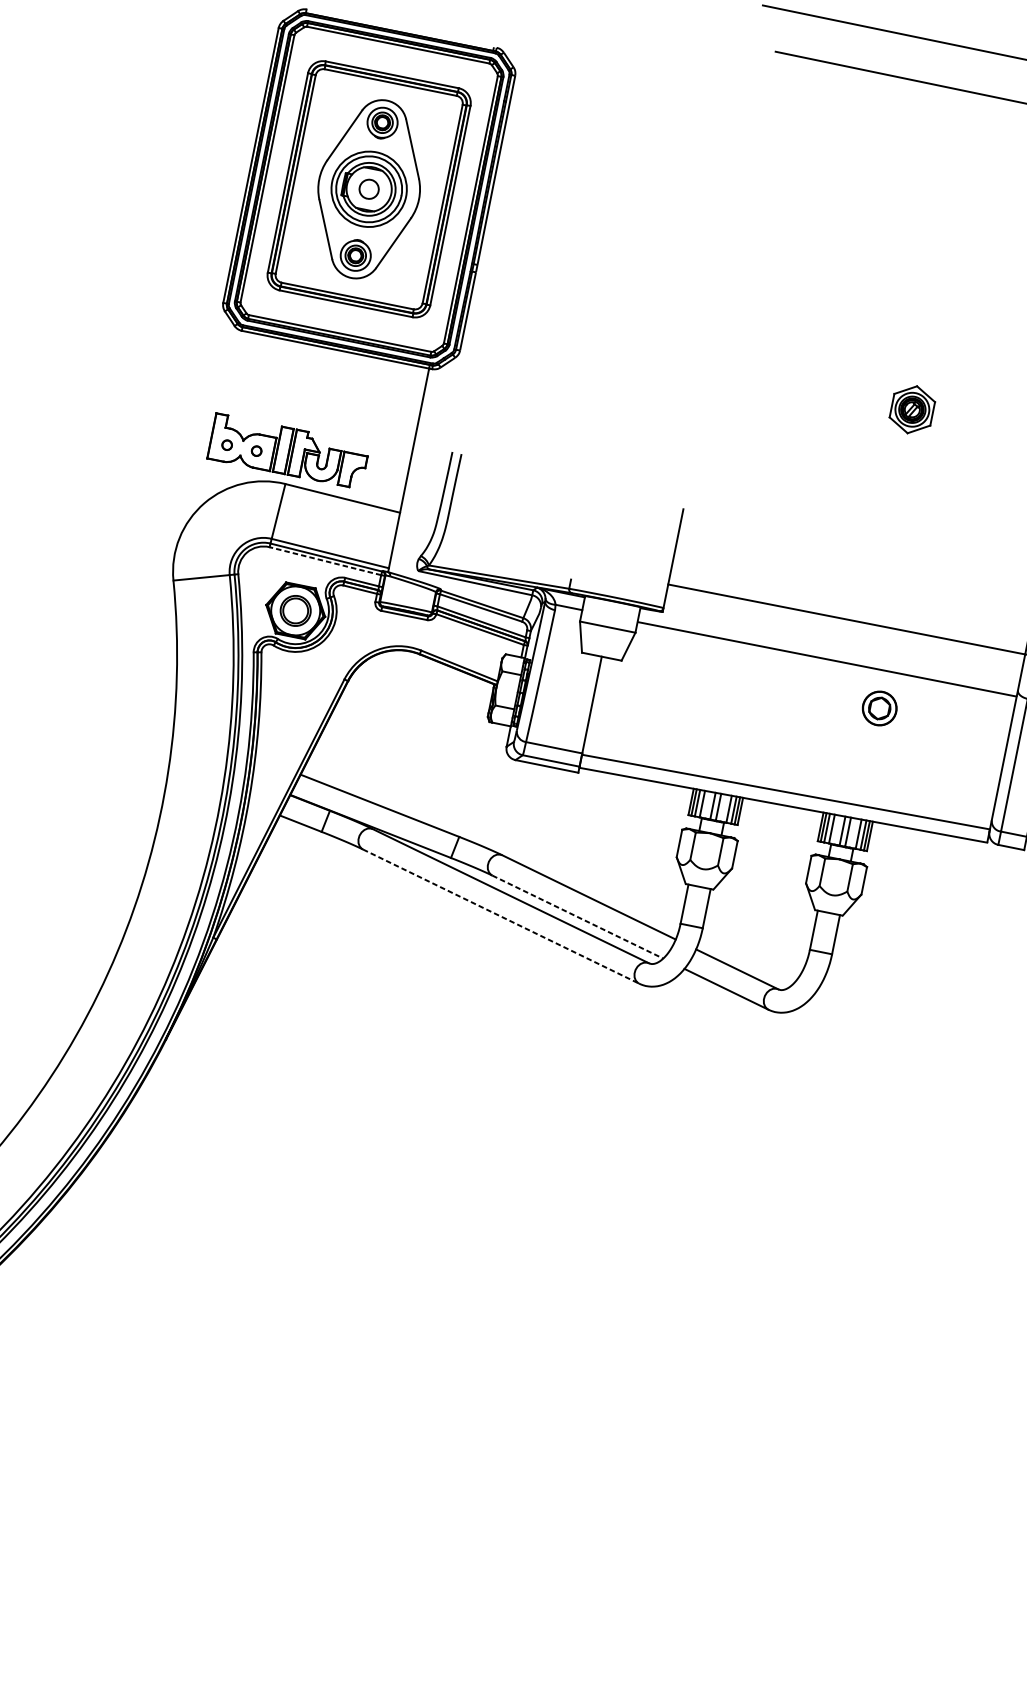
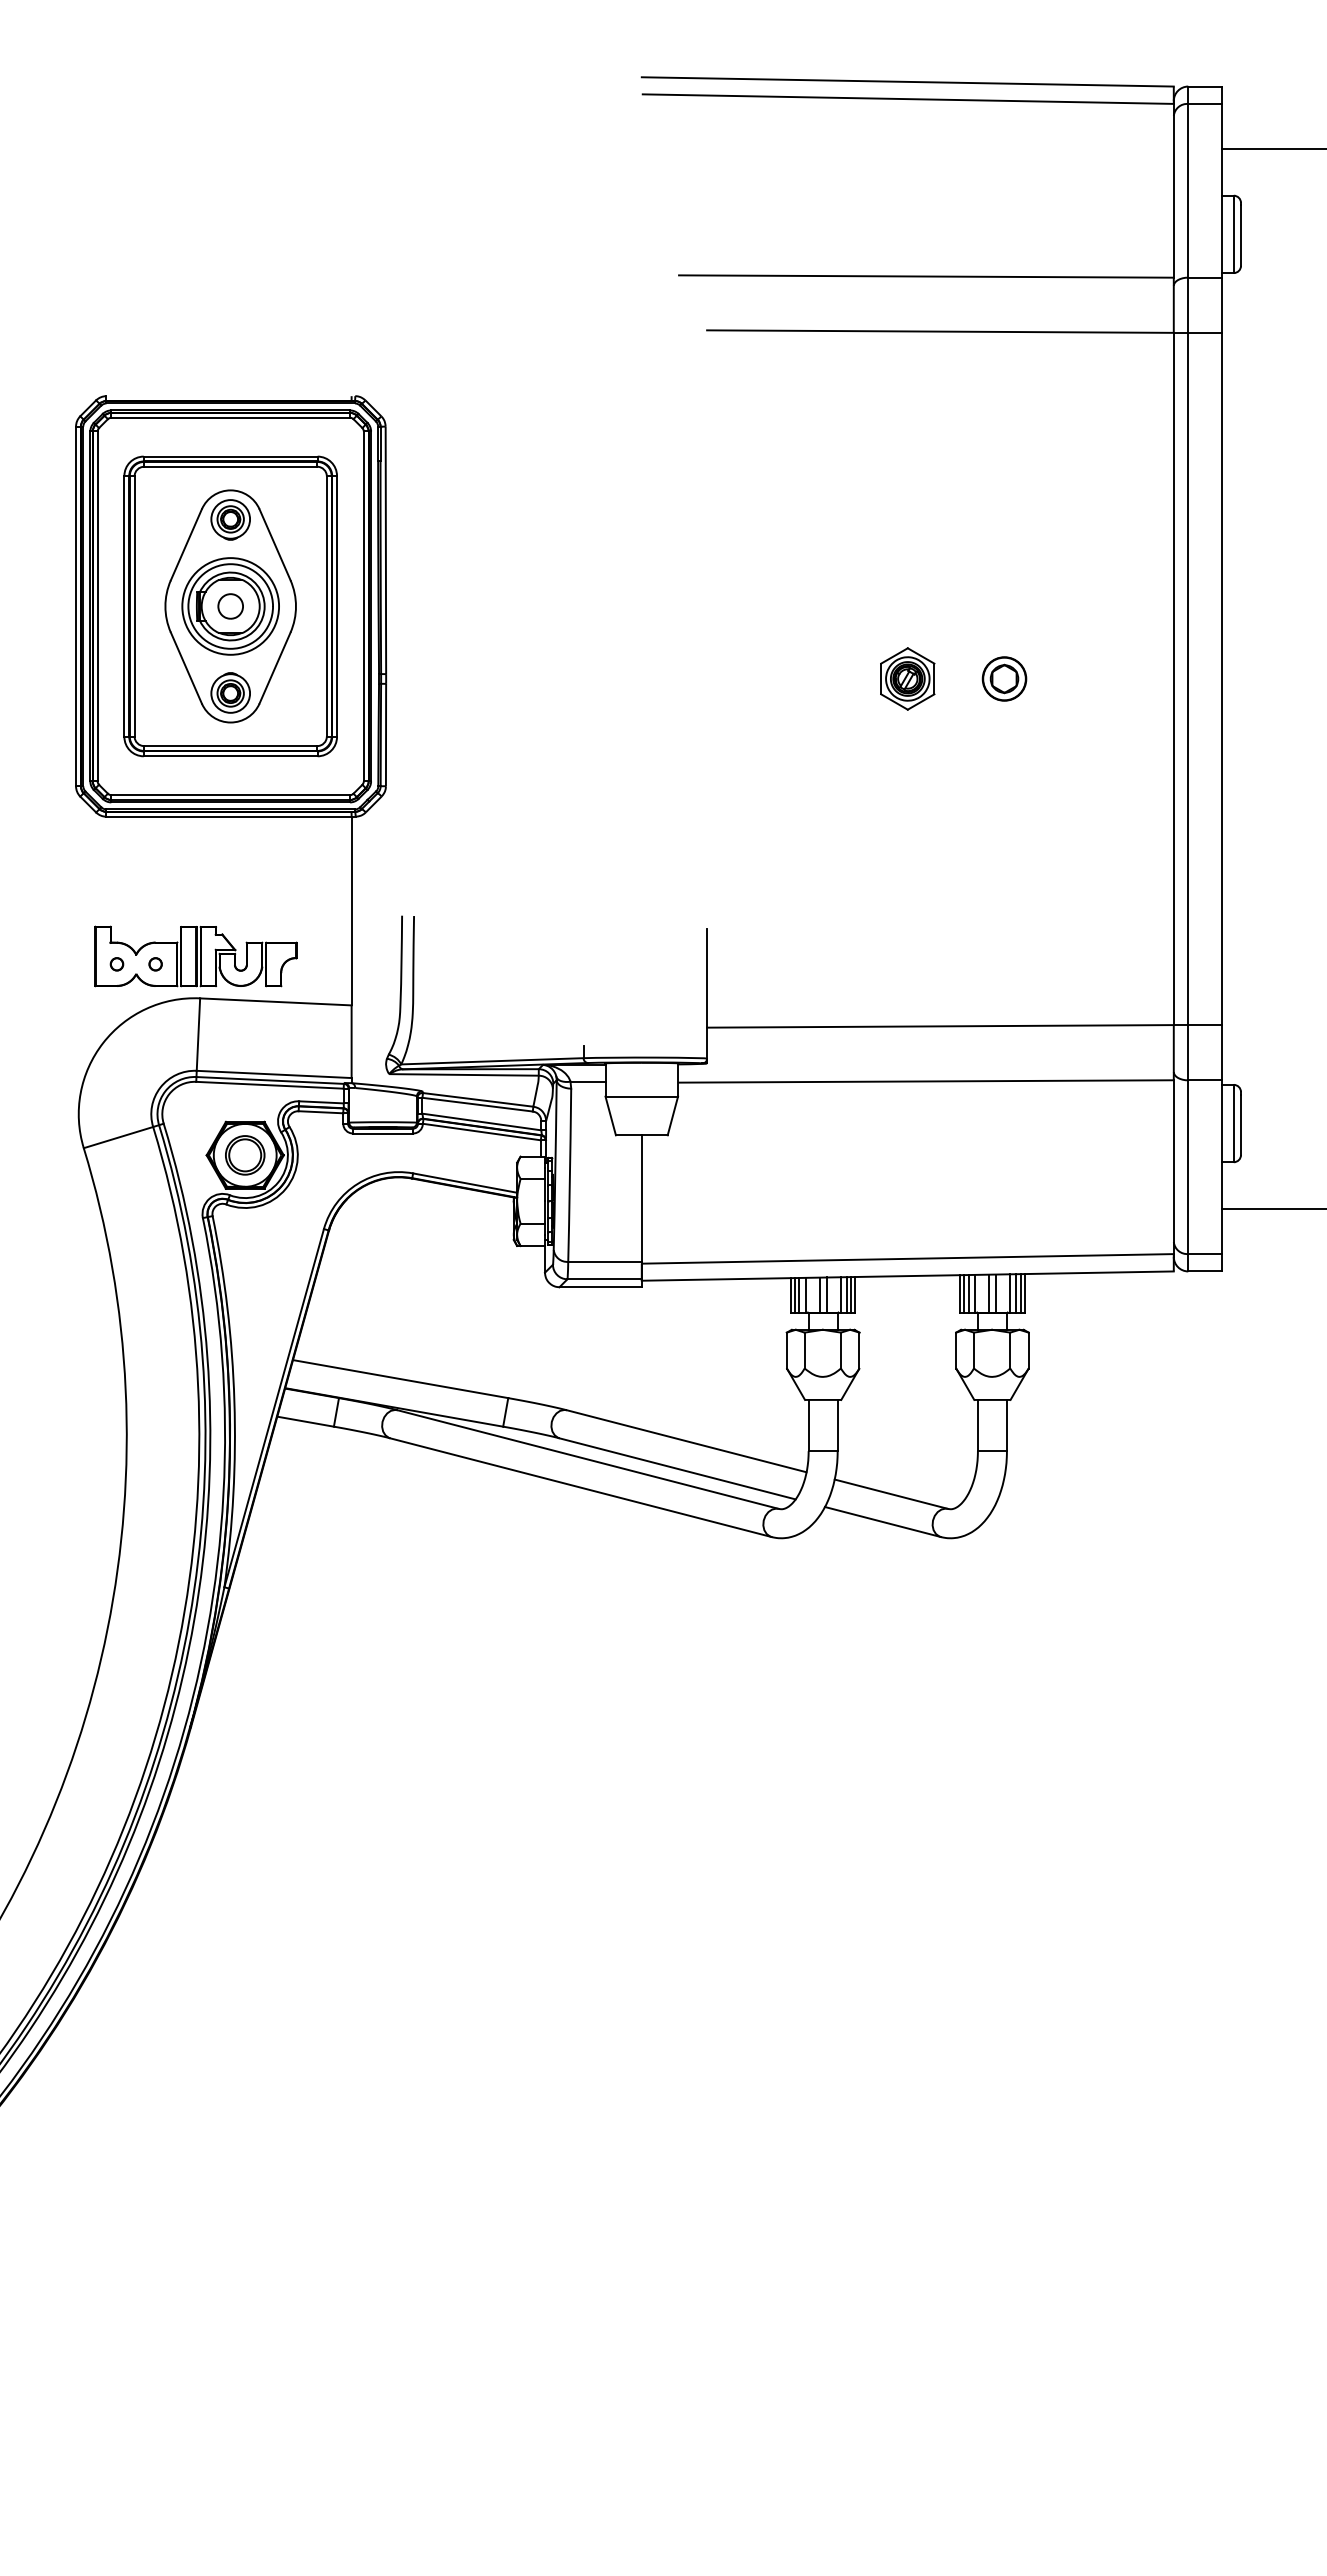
part: (912, 409) -> (907, 678), moved
line: (325, 561) -> (269, 1085), dashed -> solid
part: (879, 708) -> (1004, 678), moved
line: (500, 916) -> (580, 1487), dashed -> solid
line: (577, 916) -> (677, 1468), dashed -> solid

